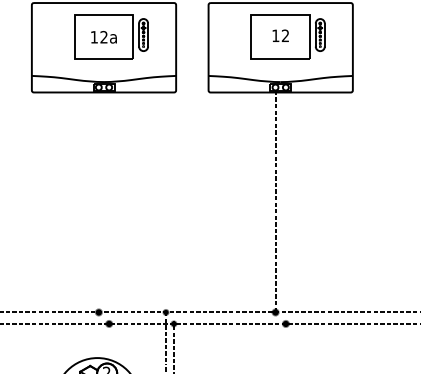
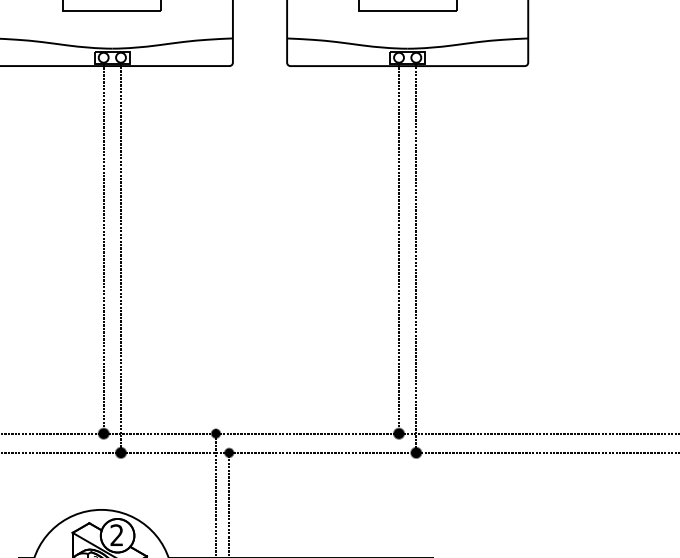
line: (98, 201) -> (103, 248), added
line: (109, 206) -> (121, 256), added
line: (285, 206) -> (415, 256), added

